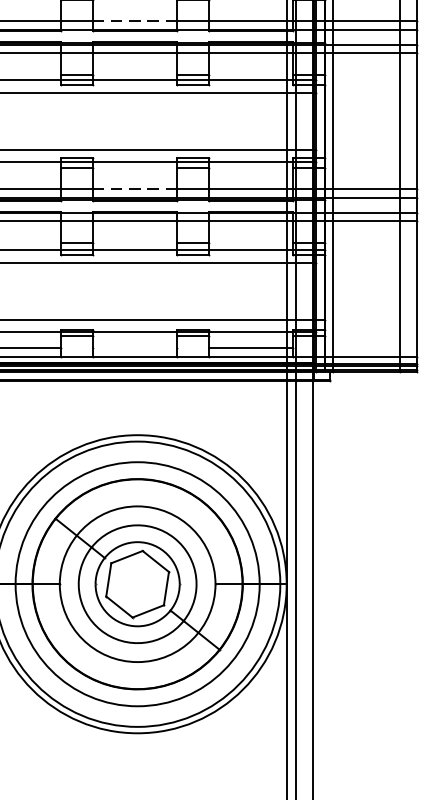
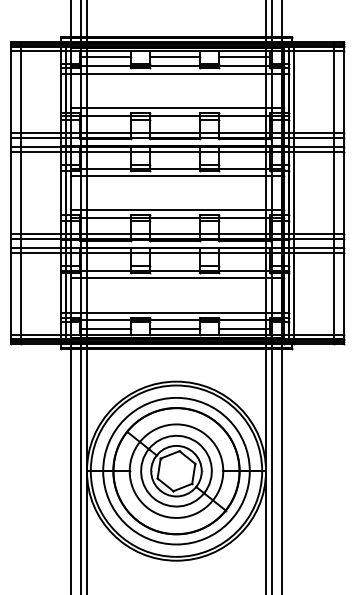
line: (134, 22) -> (174, 133), dashed -> solid
line: (134, 188) -> (174, 233), dashed -> solid
line: (134, 348) -> (174, 329), added

